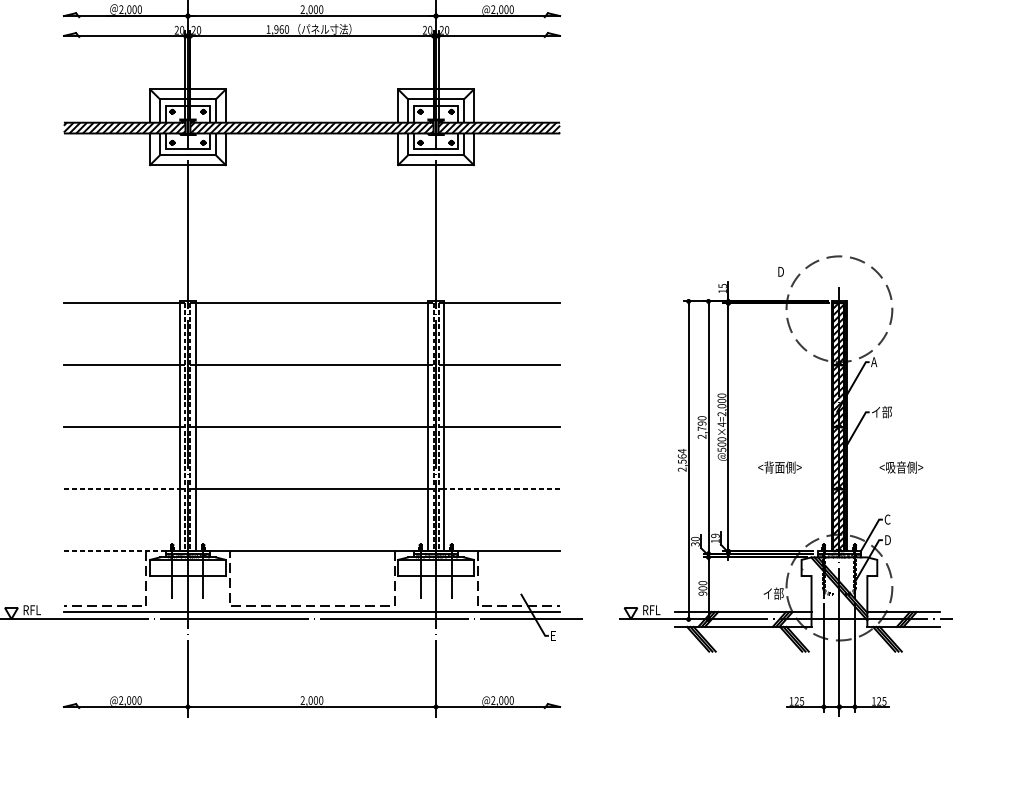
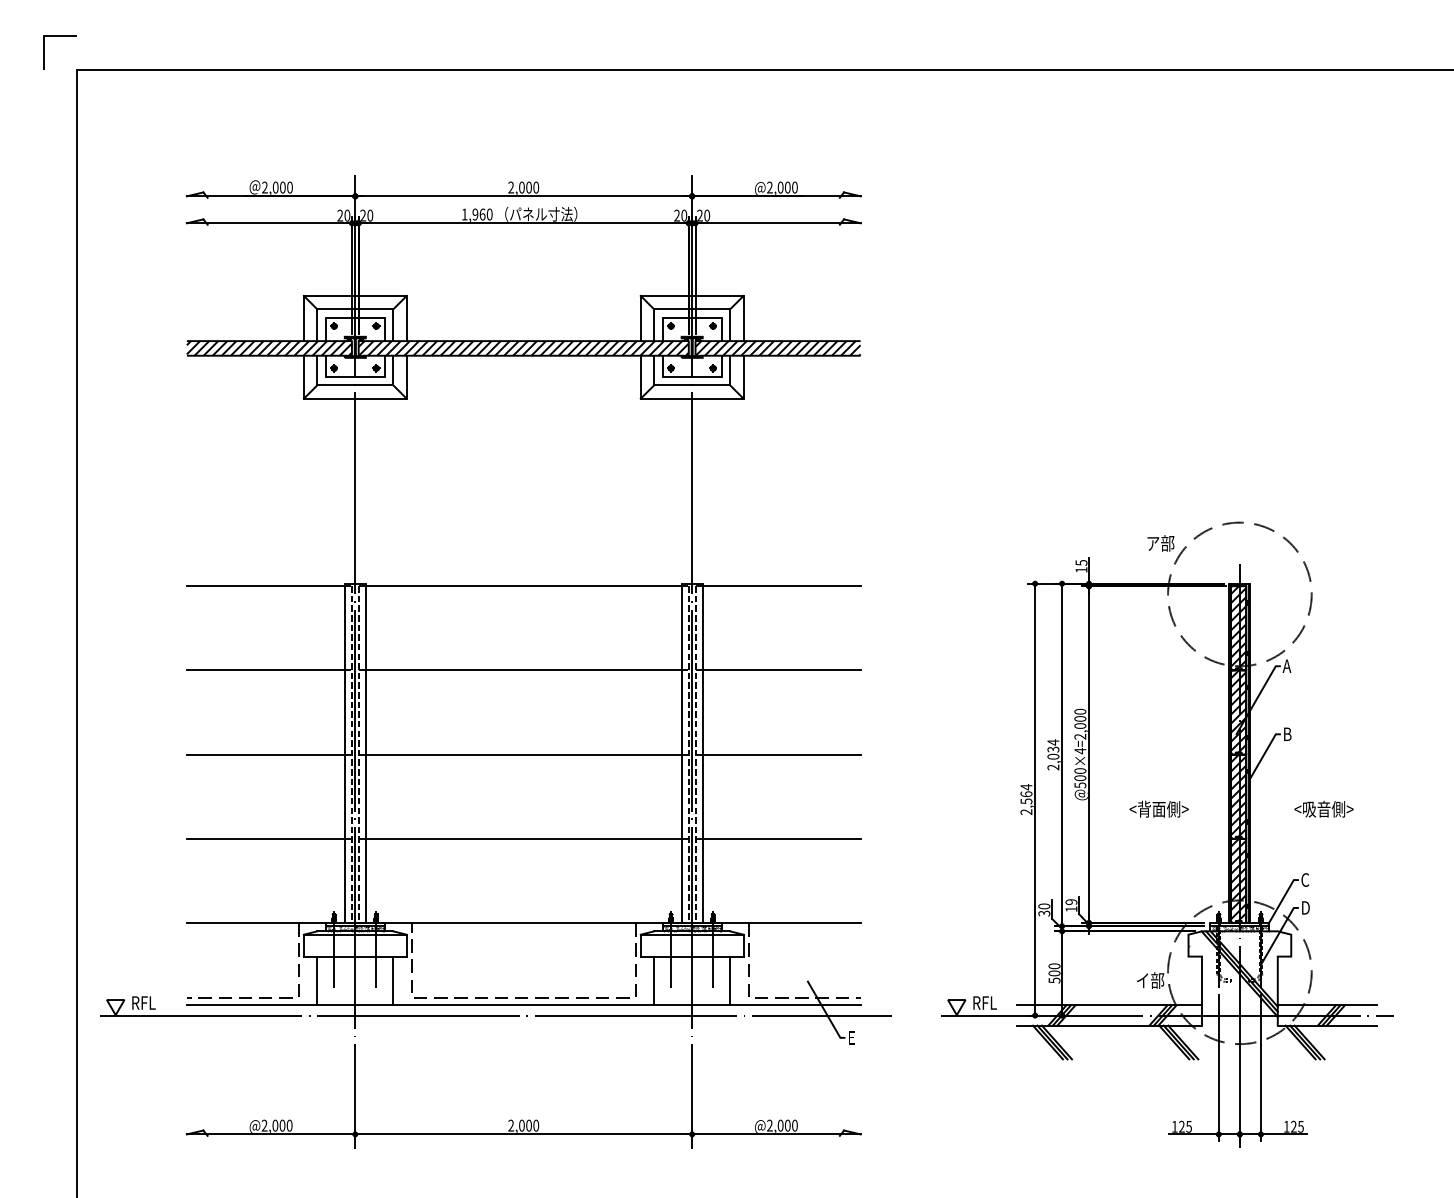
text: (780, 271) -> (1160, 543), D -> ア部
text: (881, 411) -> (1297, 733), イ部 -> B
text: (702, 423) -> (1053, 749), 2,790 -> 2,034
line: (121, 489) -> (265, 838), dashed -> solid
line: (501, 489) -> (781, 838), dashed -> solid
line: (115, 551) -> (256, 923), dashed -> solid
line: (160, 593) -> (317, 980), added
line: (216, 593) -> (393, 980), added
line: (408, 593) -> (654, 980), added
line: (464, 593) -> (730, 980), added
text: (702, 593) -> (1054, 980), 900 -> 500

